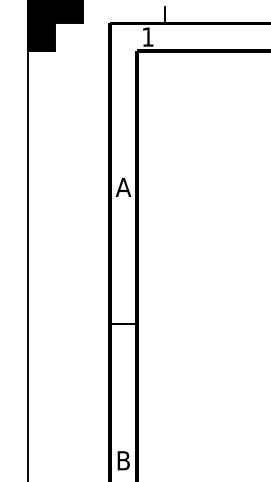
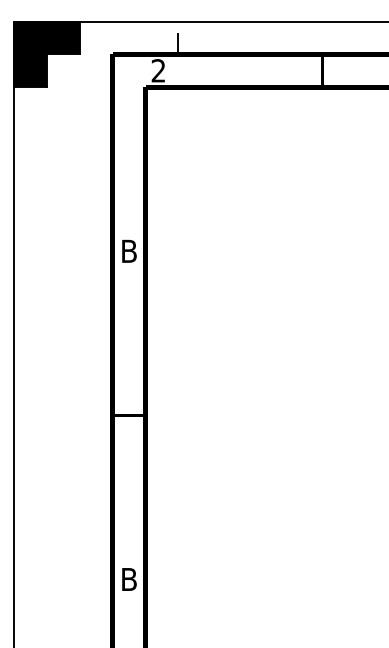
text: (147, 36) -> (158, 70), 1 -> 2
text: (122, 186) -> (128, 250), A -> B

